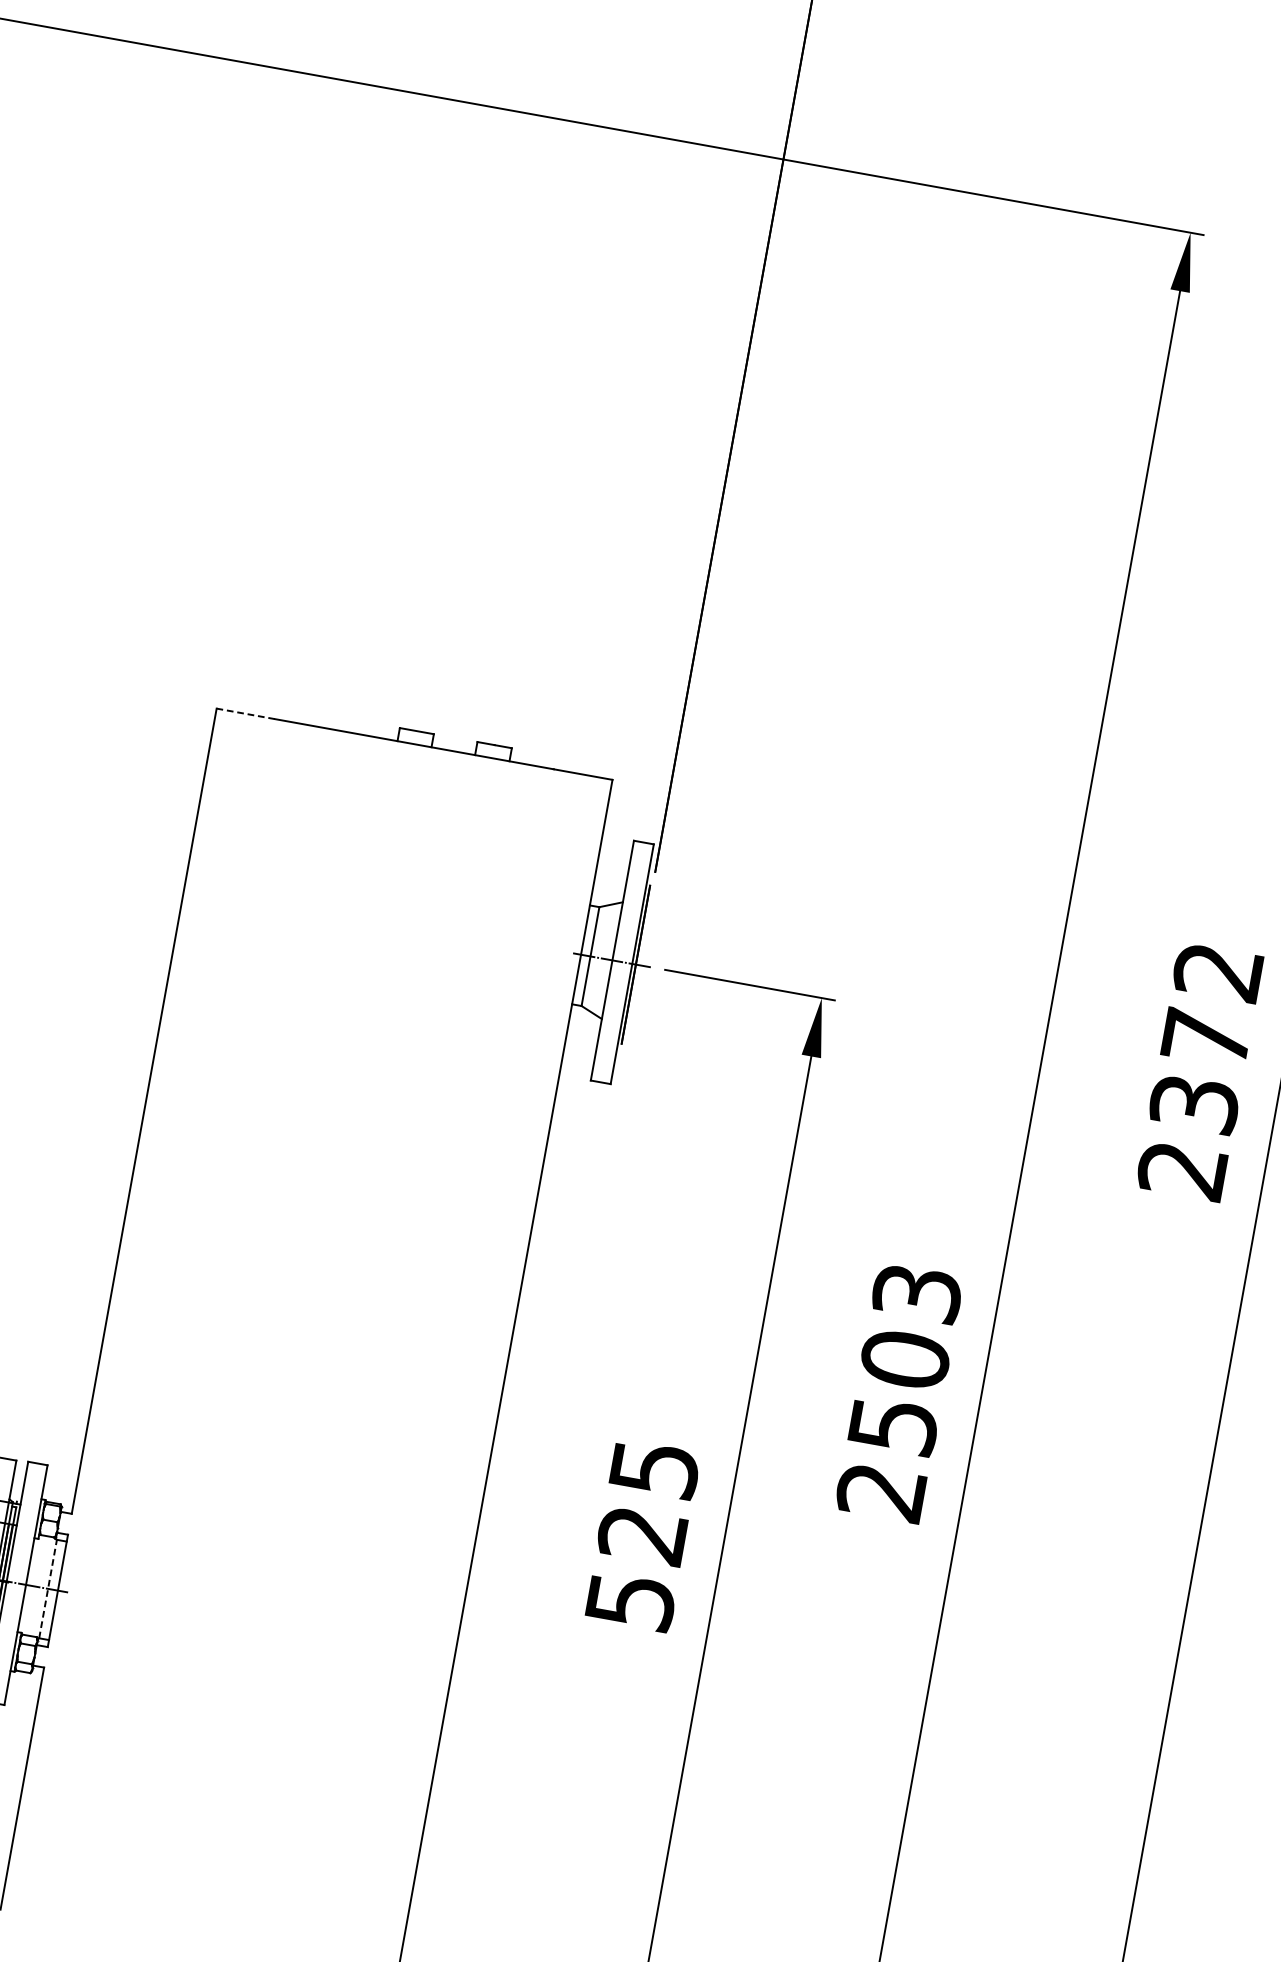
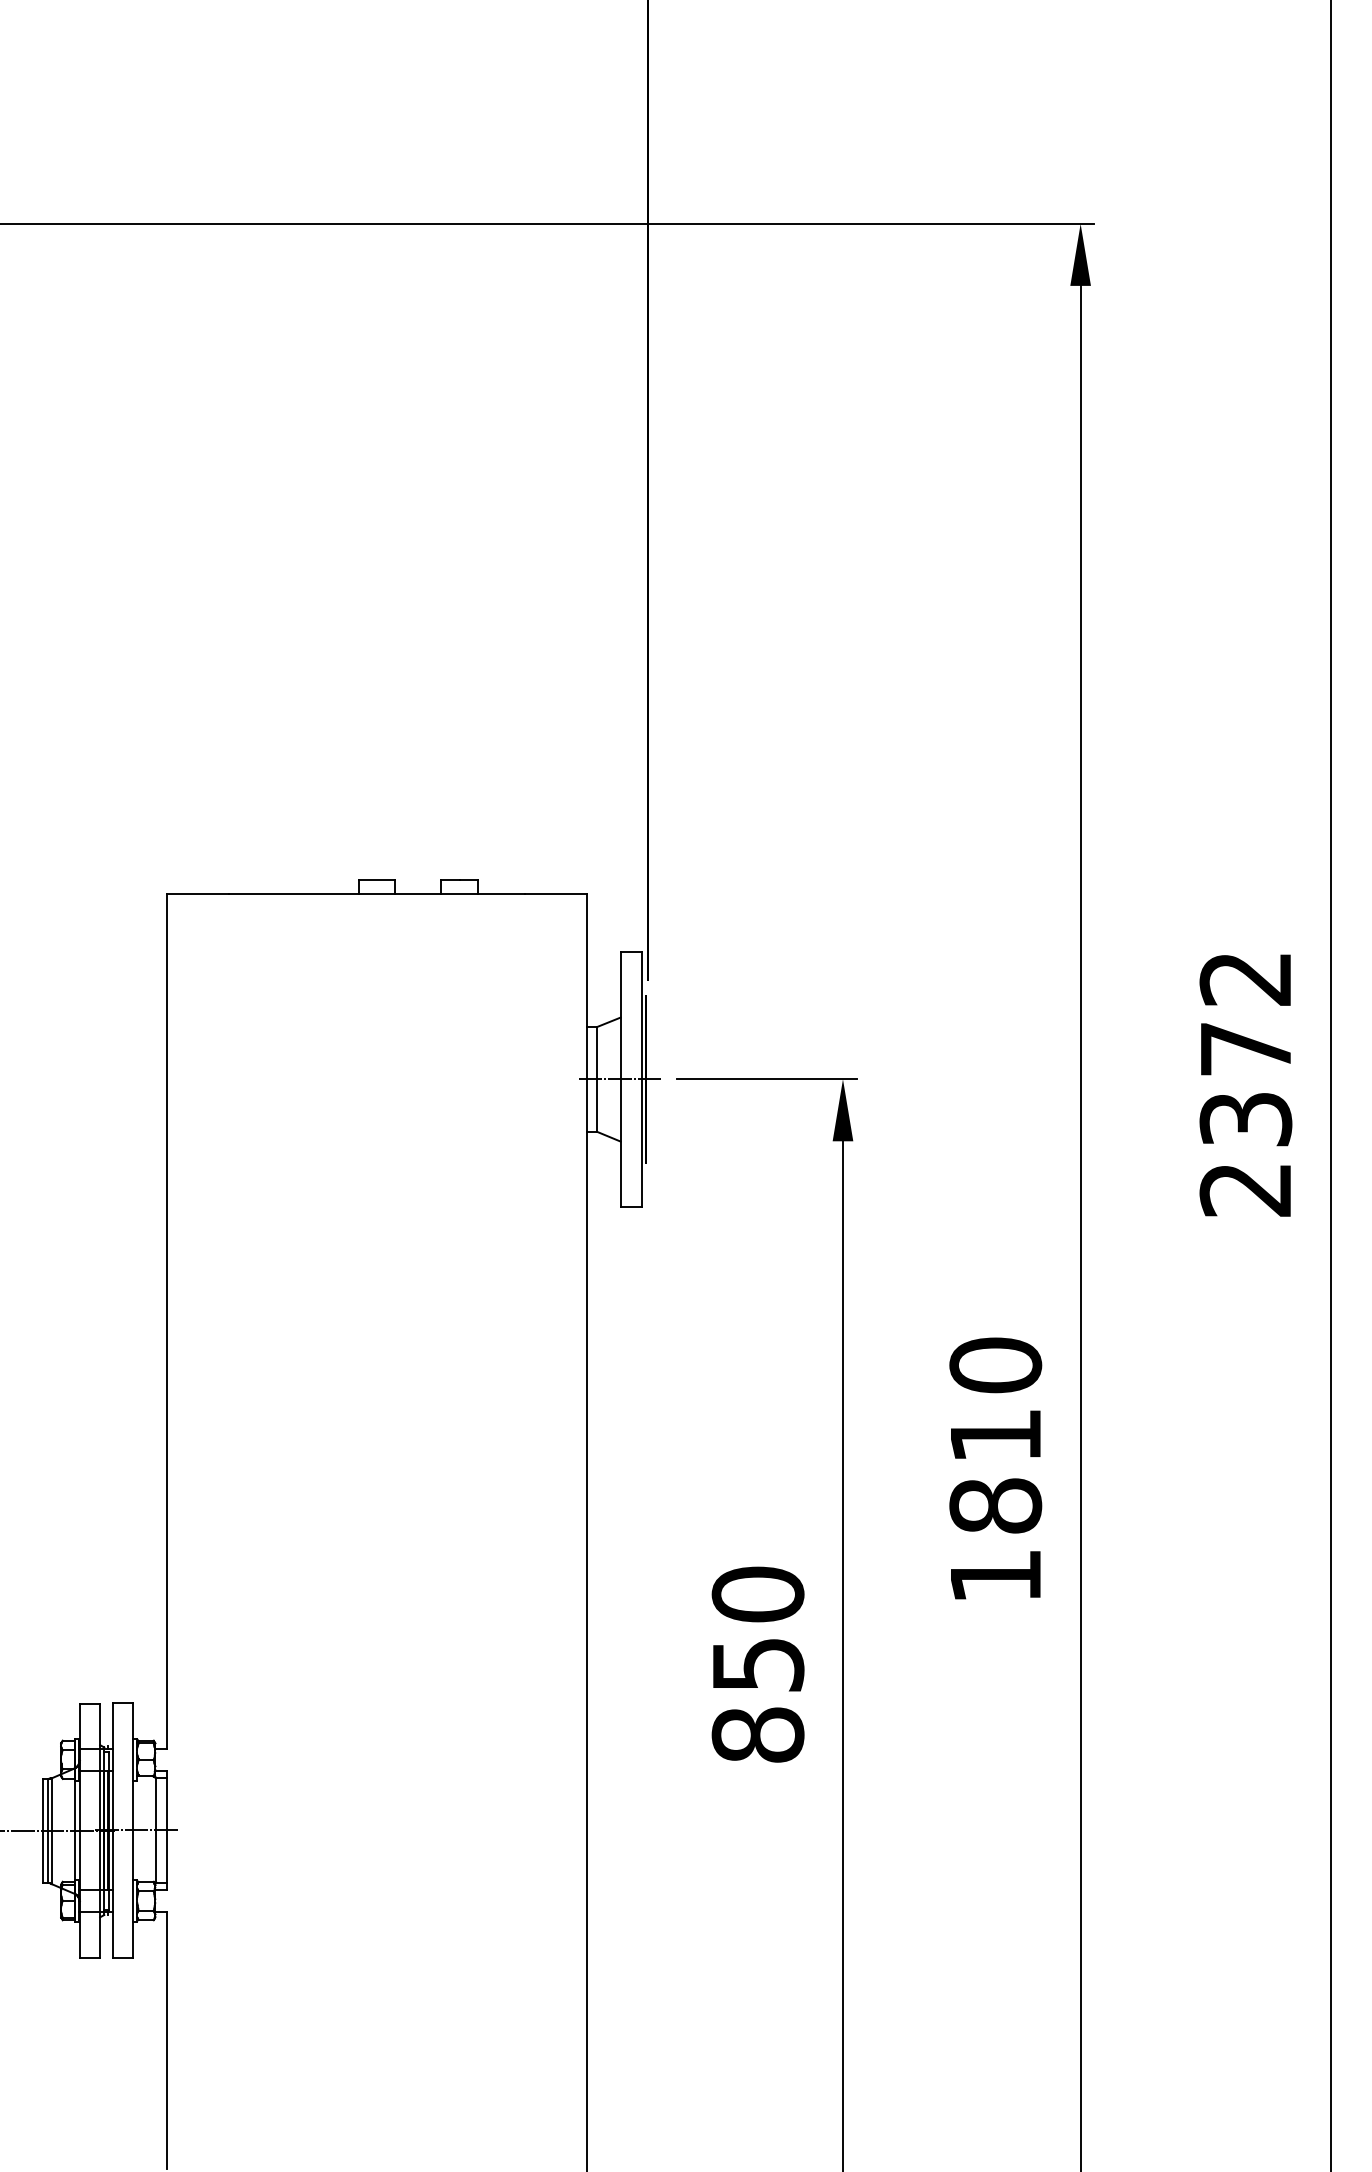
line: (245, 713) -> (197, 893), dashed -> solid
text: (899, 1392) -> (995, 1470), 2503 -> 1810
text: (642, 1534) -> (757, 1664), 525 -> 850
line: (48, 1588) -> (156, 1829), dashed -> solid

